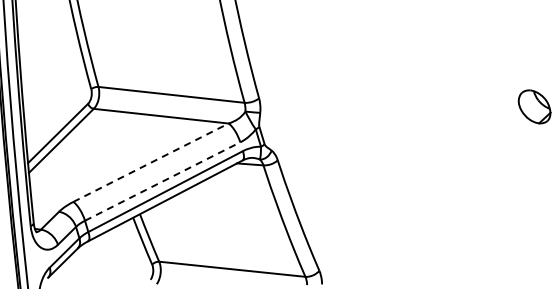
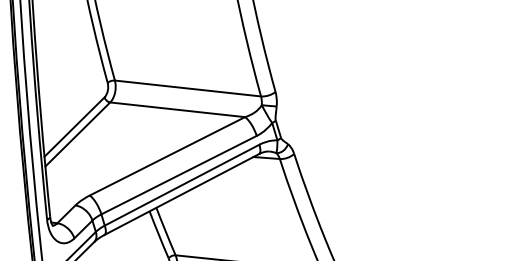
line: (150, 162) -> (166, 156), dashed -> solid
line: (162, 181) -> (178, 175), dashed -> solid

